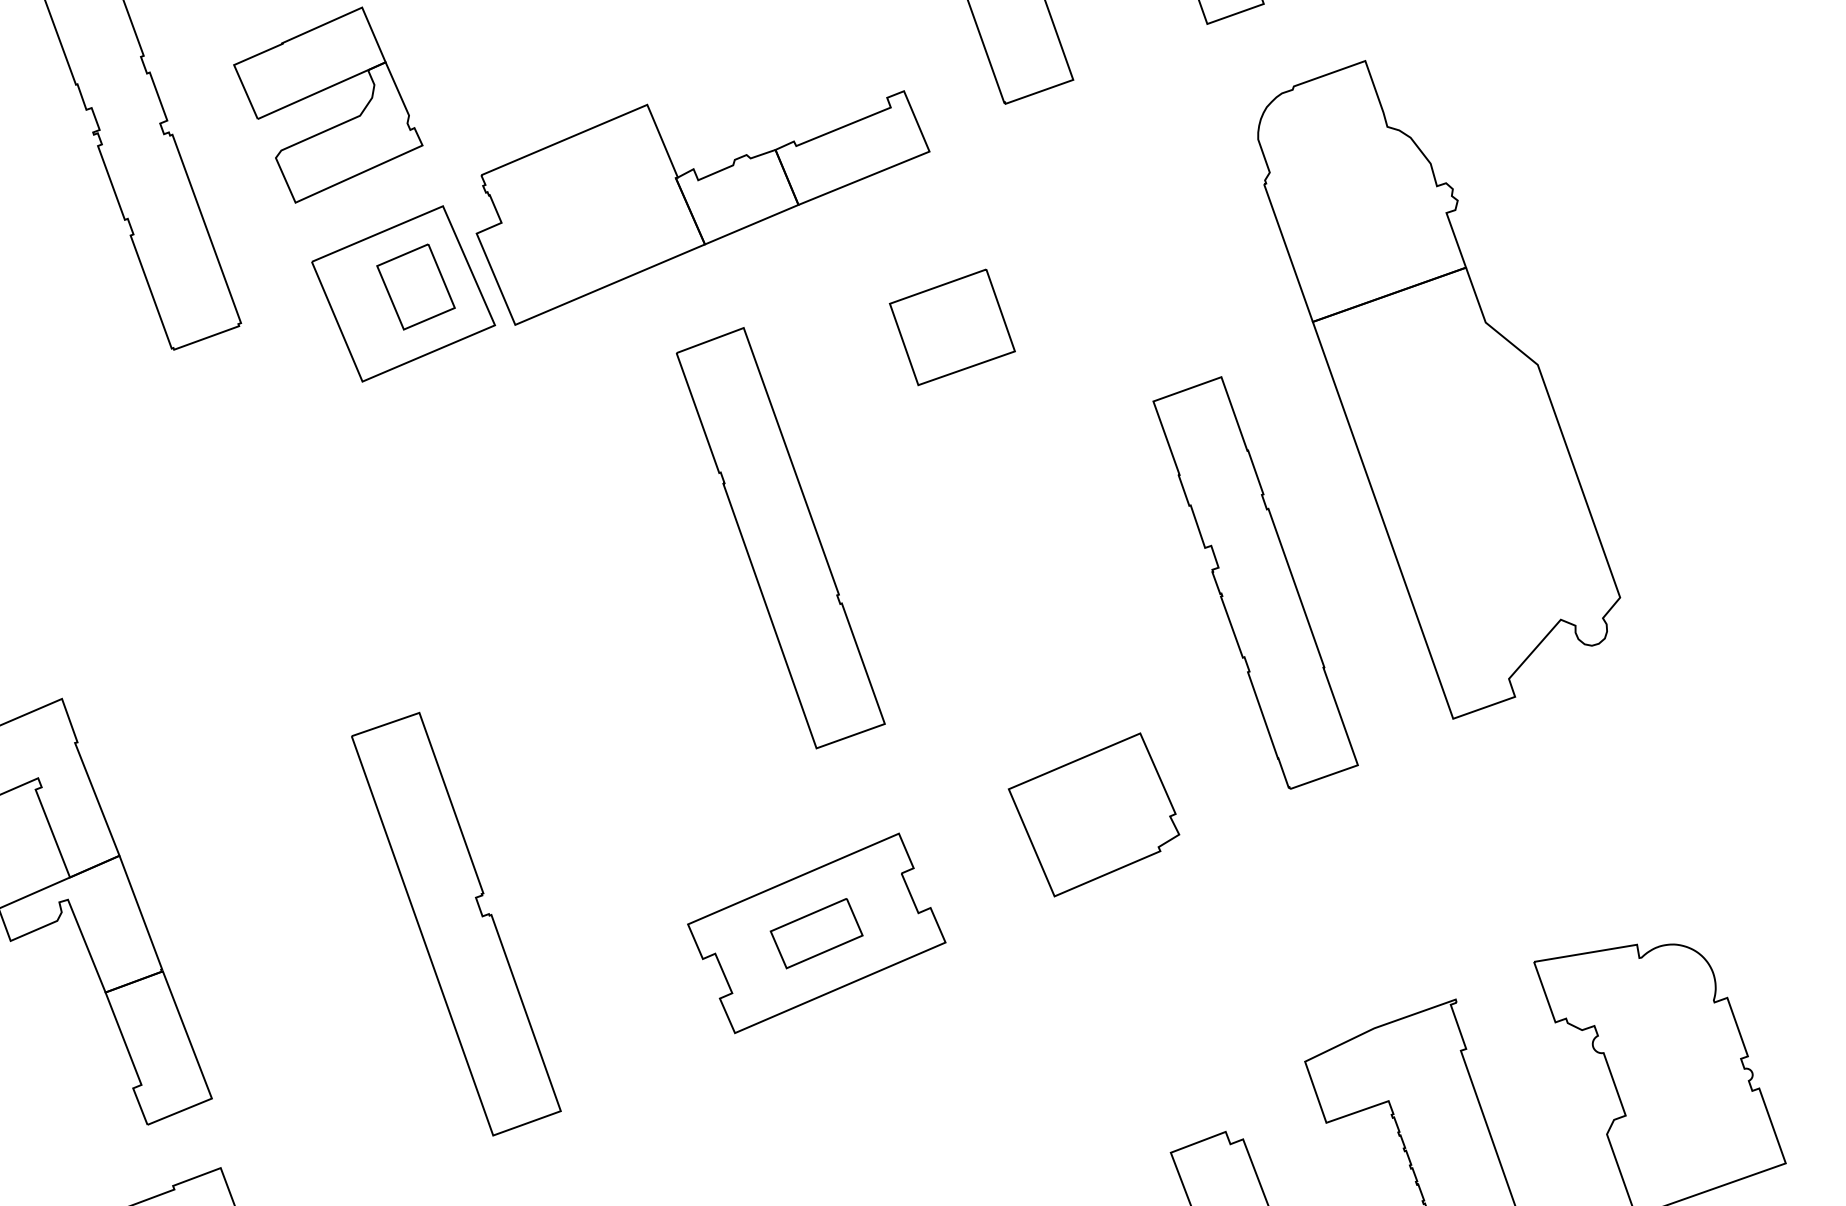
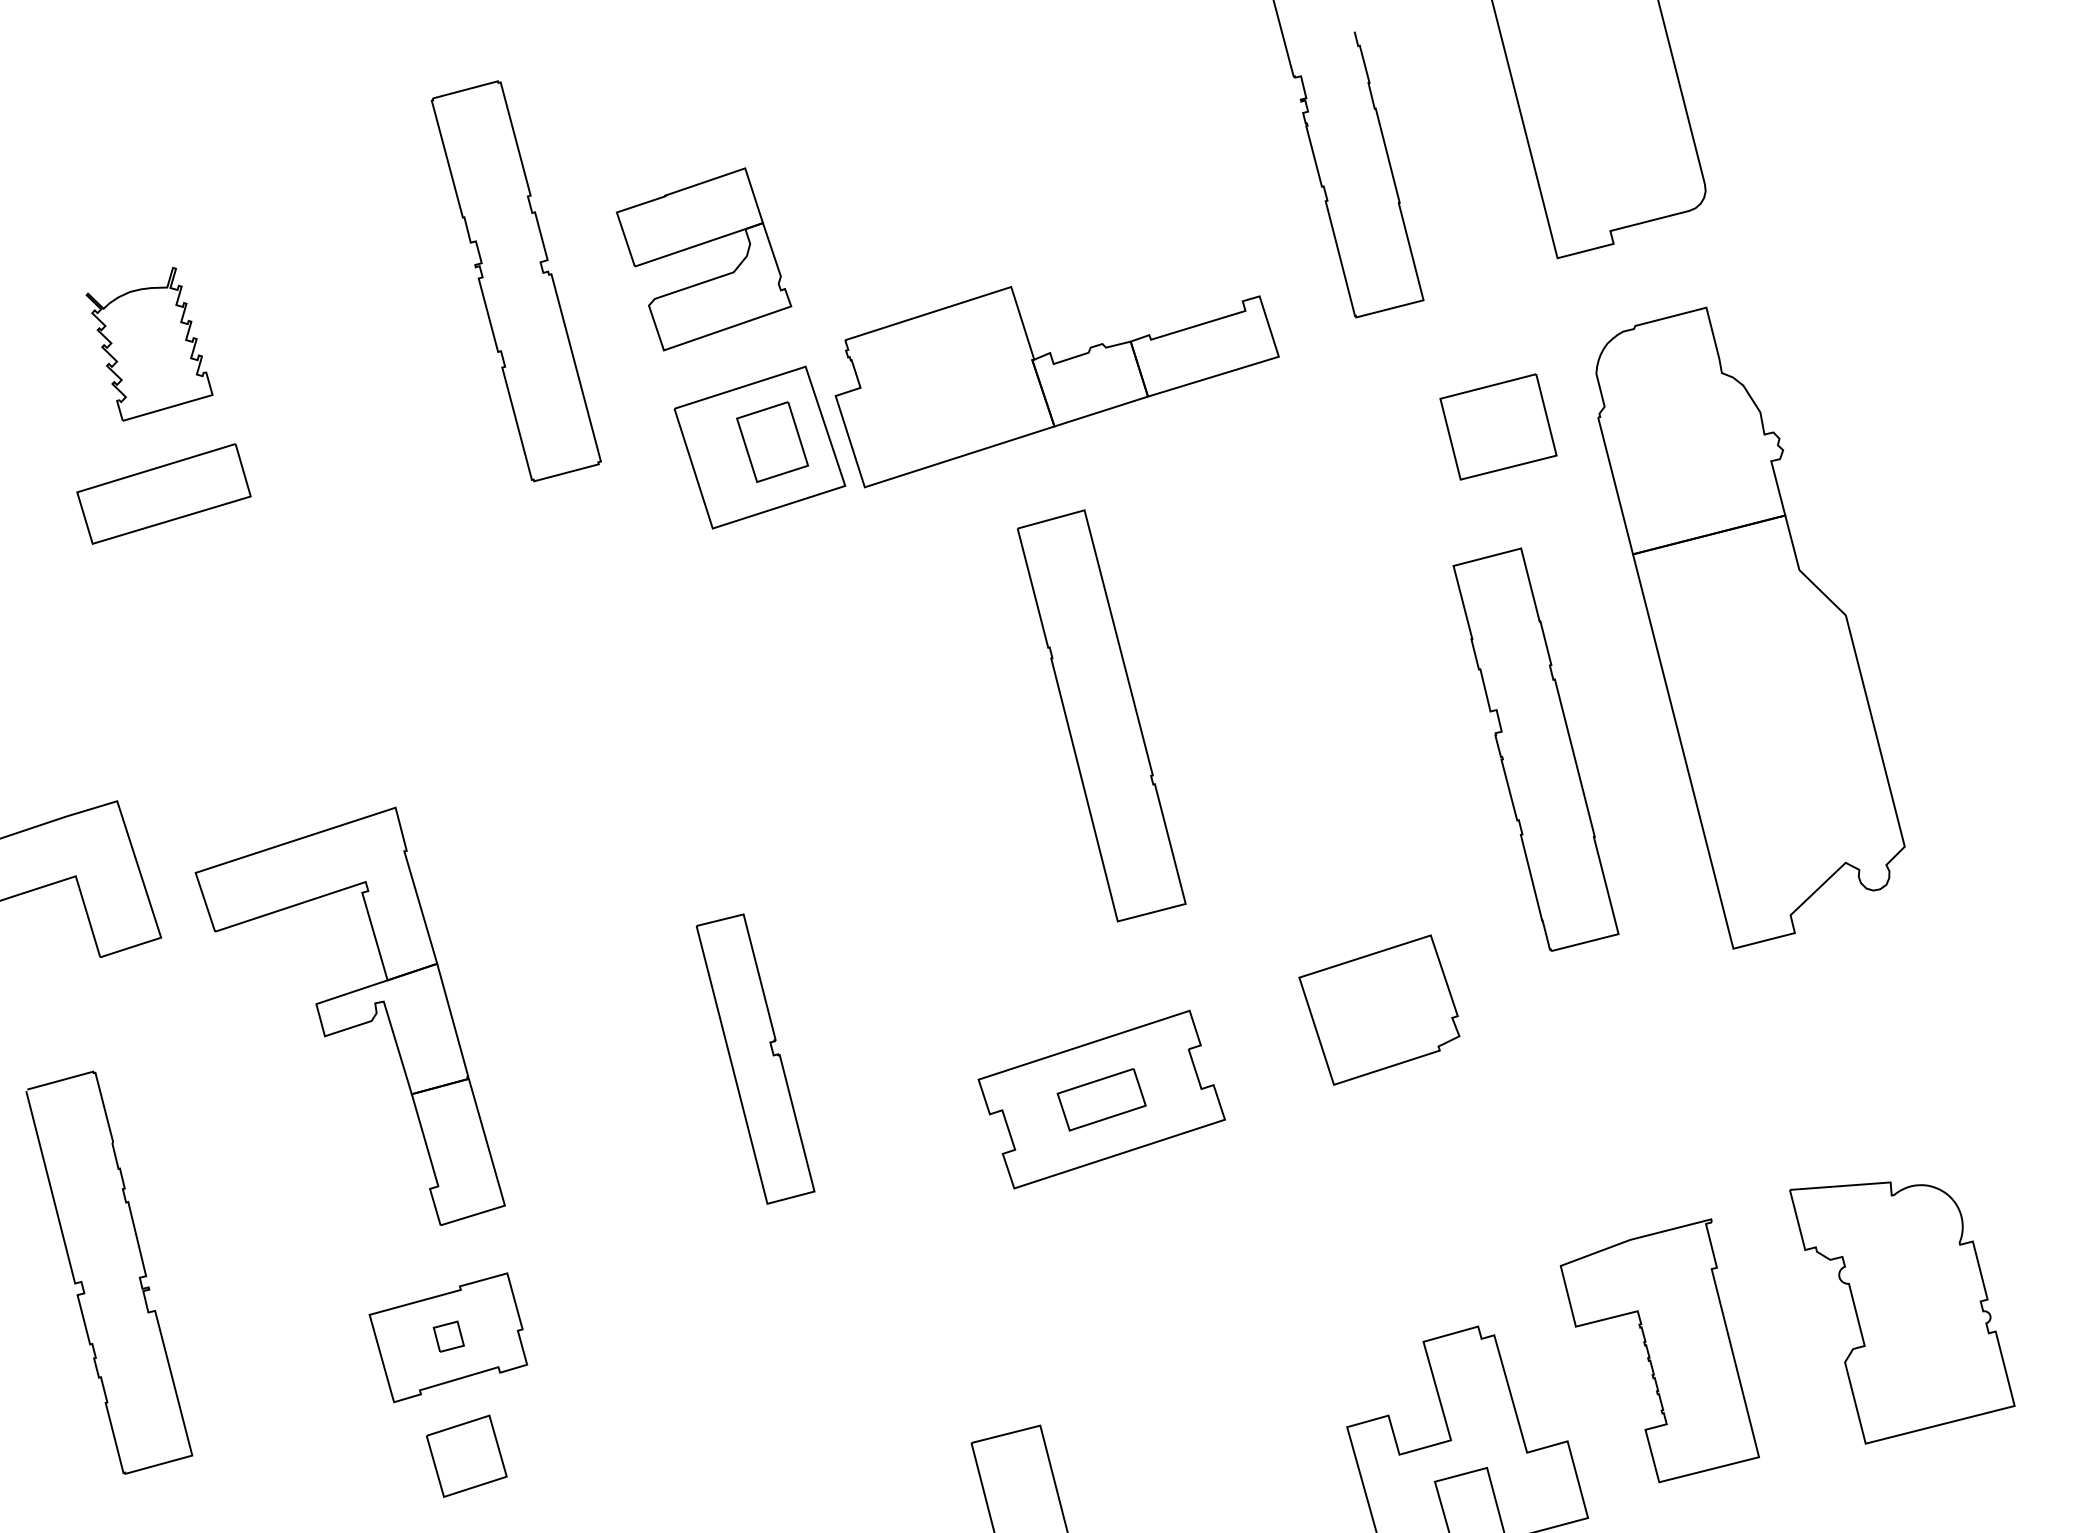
part: (952, 326) -> (1498, 426), moved
part: (1255, 582) -> (1535, 749), moved
part: (456, 923) -> (755, 1058), size x0.7

